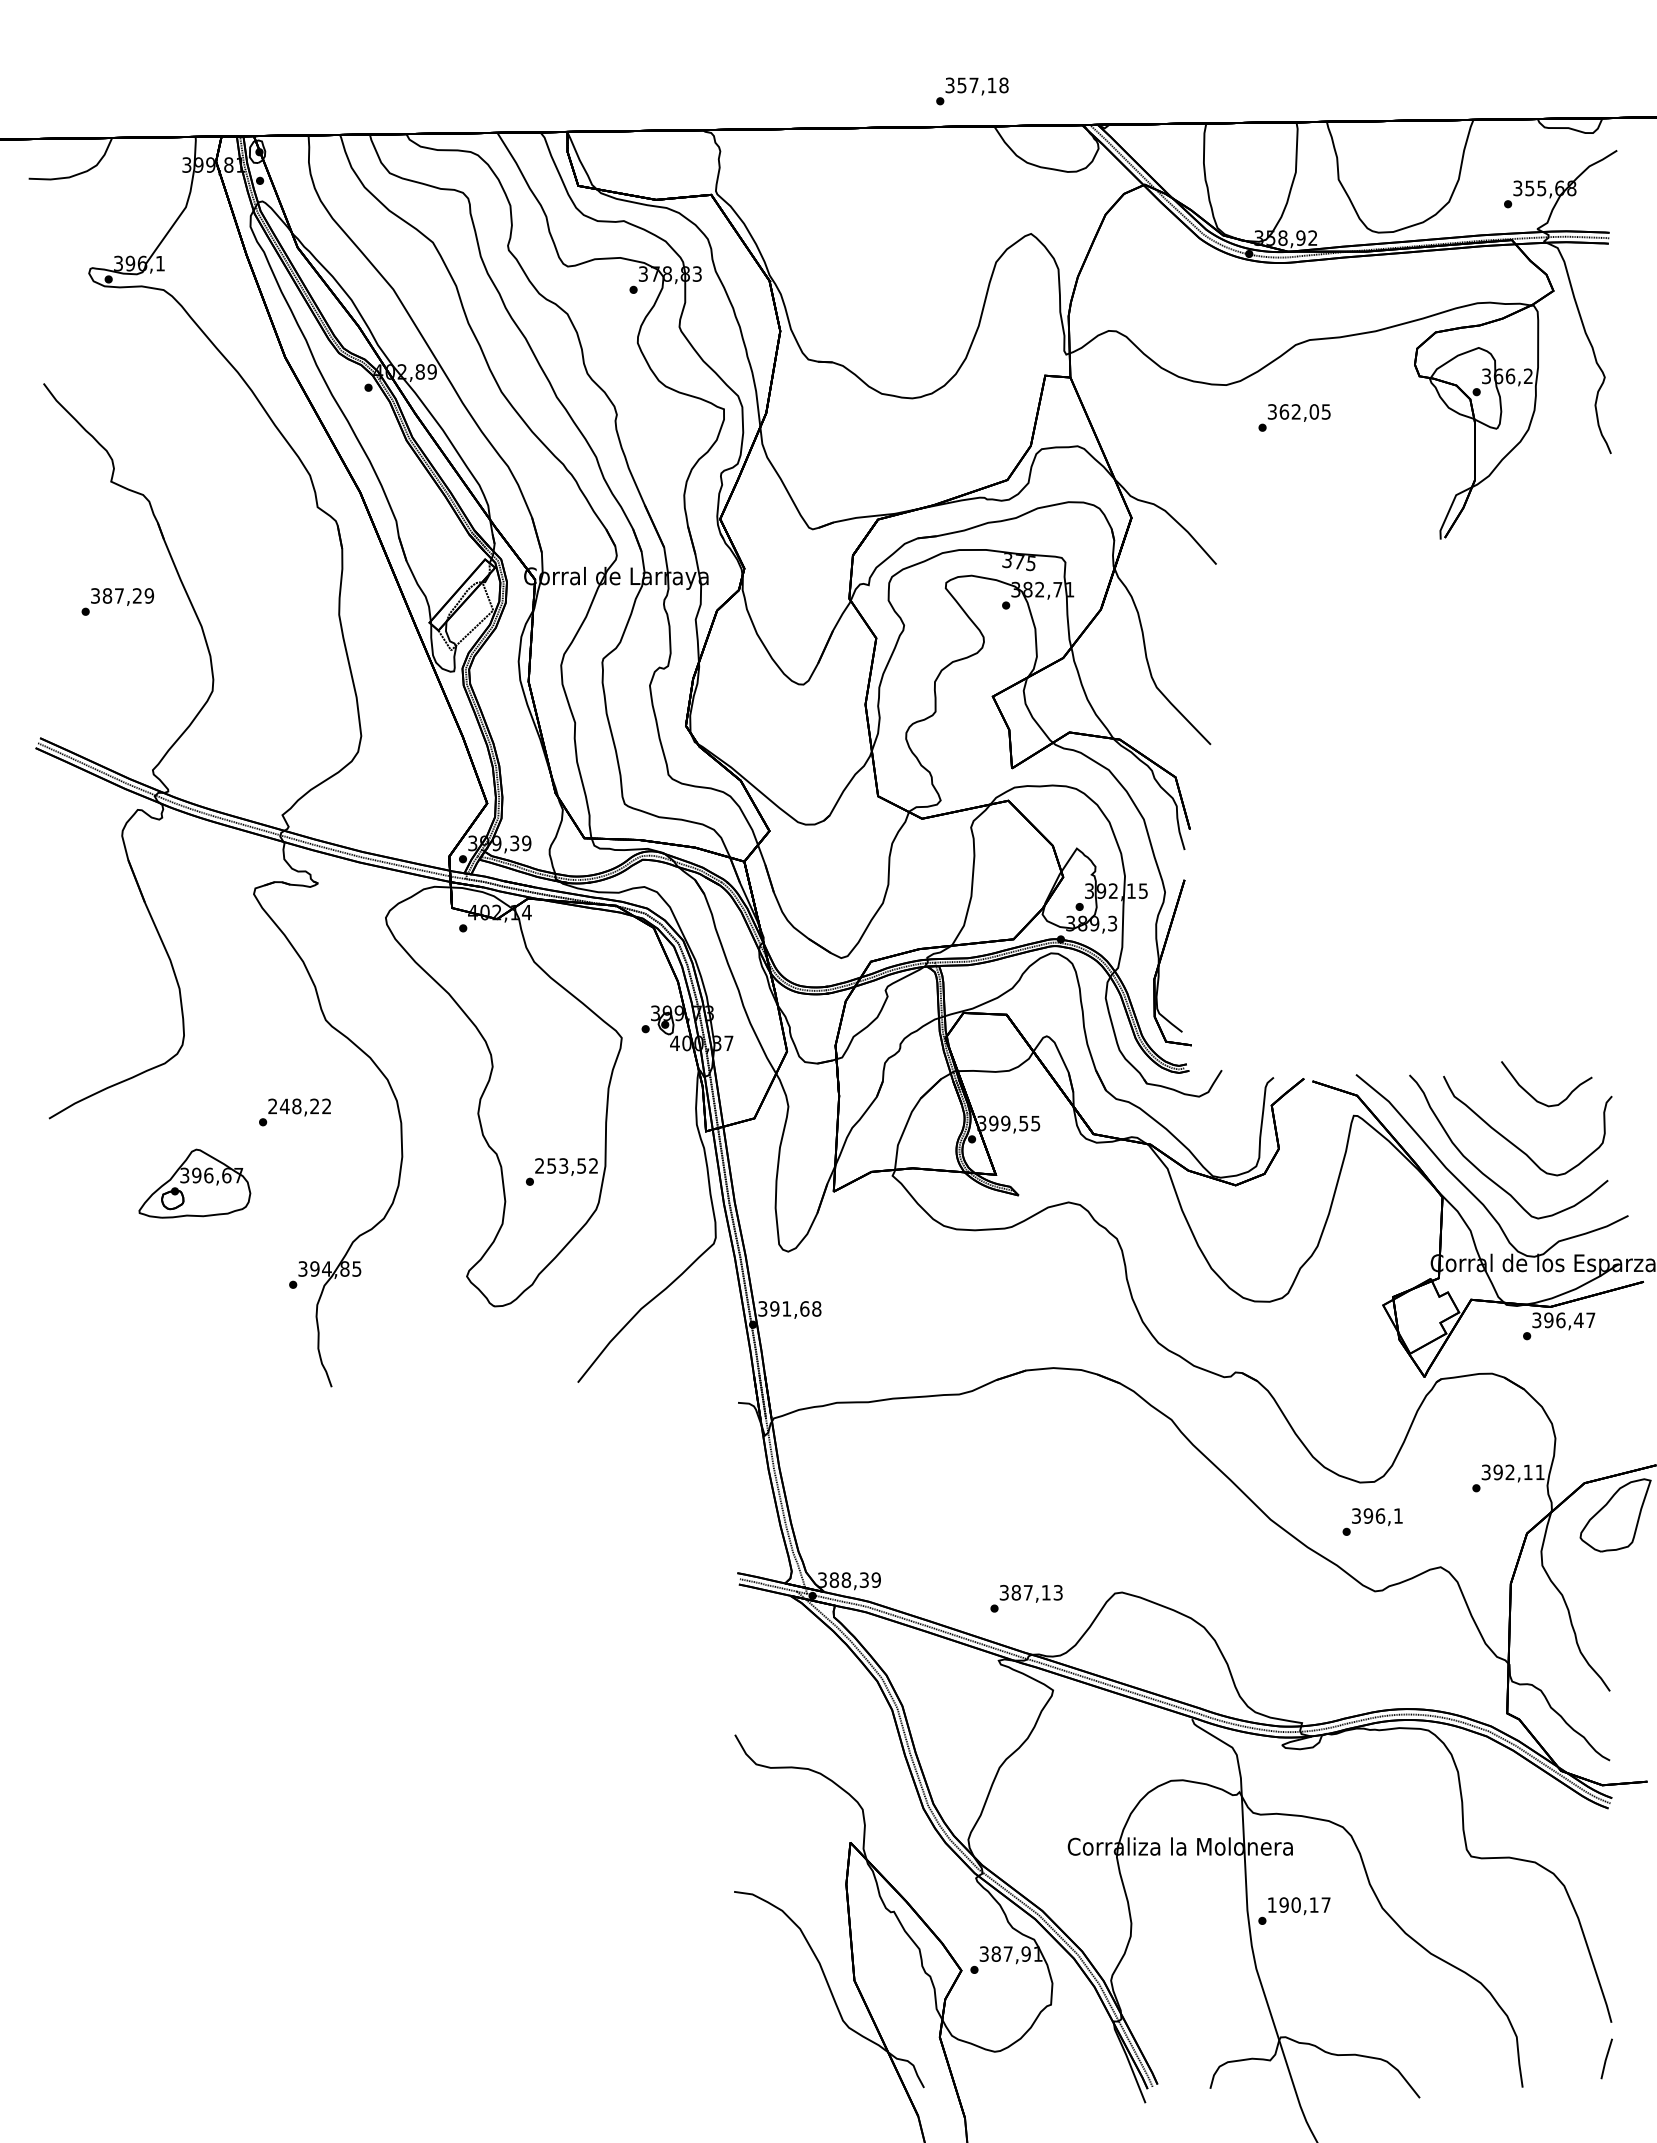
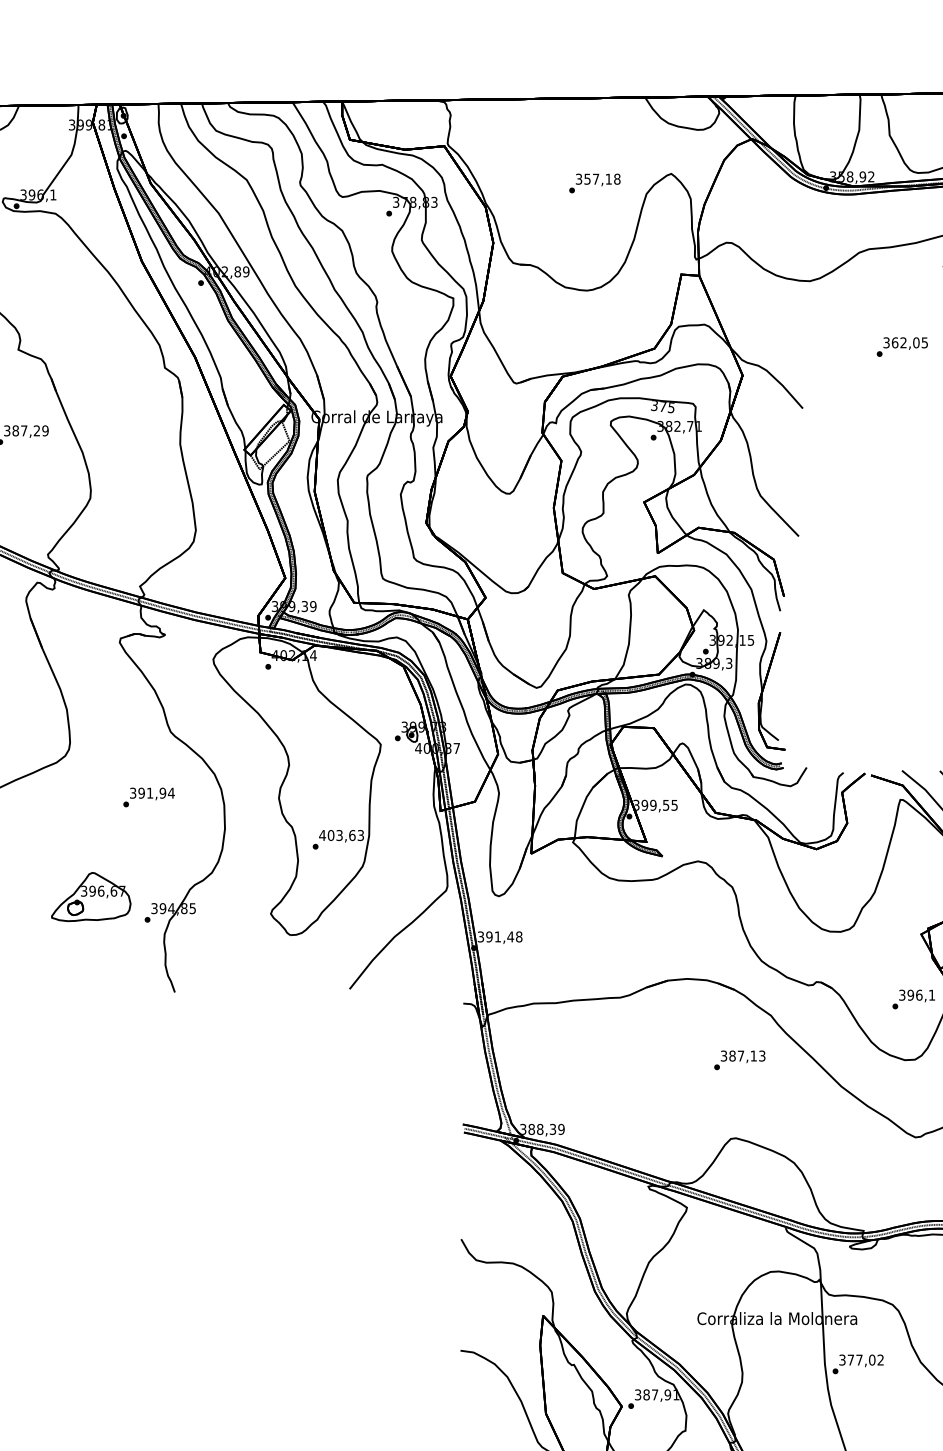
text: (972, 91) -> (594, 183), moved
text: (1294, 417) -> (902, 346), moved
text: (299, 1106) -> (152, 793), 248,22 -> 391,94
text: (566, 1165) -> (341, 835), 253,52 -> 403,63
part: (194, 1183) -> (91, 896), moved
text: (804, 1308) -> (510, 936), 391,68 -> 391,48
text: (1372, 1521) -> (913, 999), moved
text: (1026, 1598) -> (739, 1060), moved
text: (1298, 1904) -> (861, 1359), 190,17 -> 377,02

